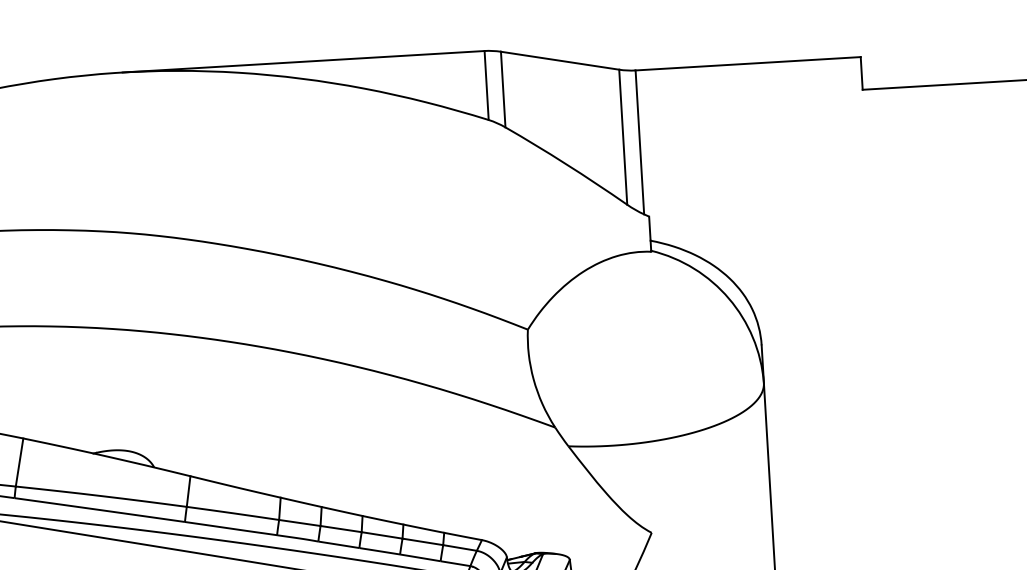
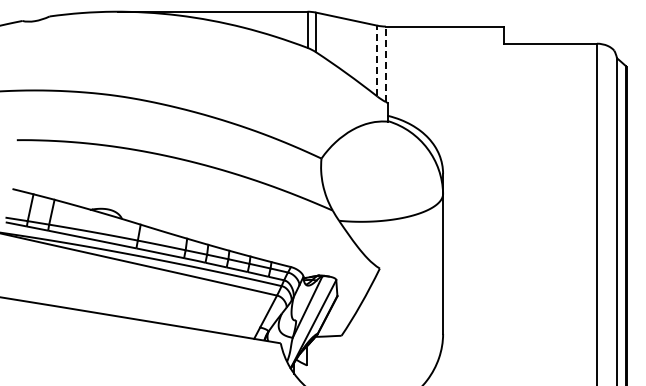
line: (623, 136) -> (377, 60), solid -> dashed
line: (639, 142) -> (385, 64), solid -> dashed

